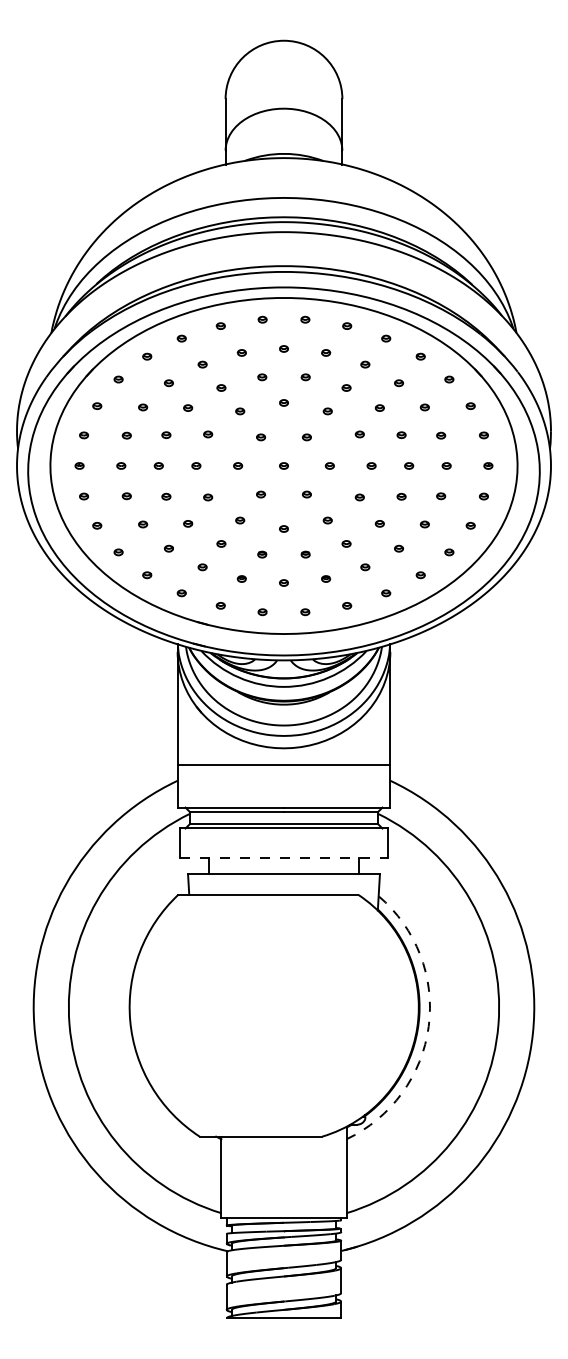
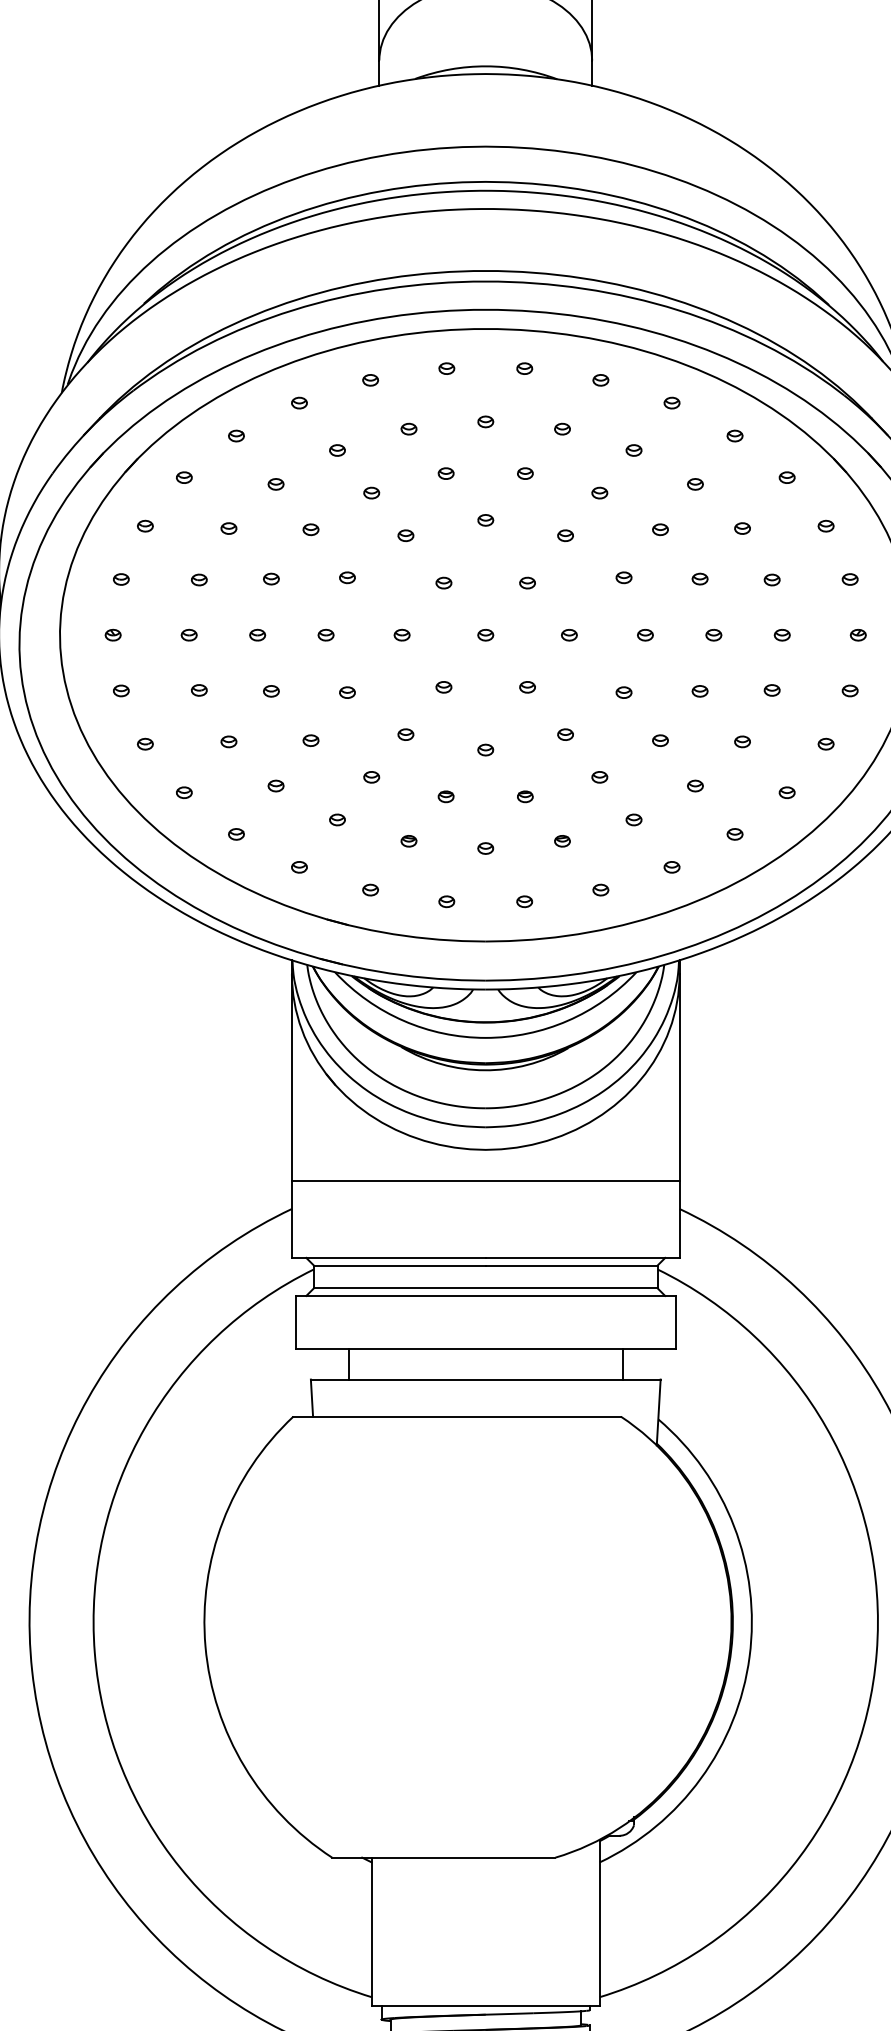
line: (284, 857) -> (486, 1348), dashed -> solid
arc: (428, 1026) -> (749, 1656), dashed -> solid

